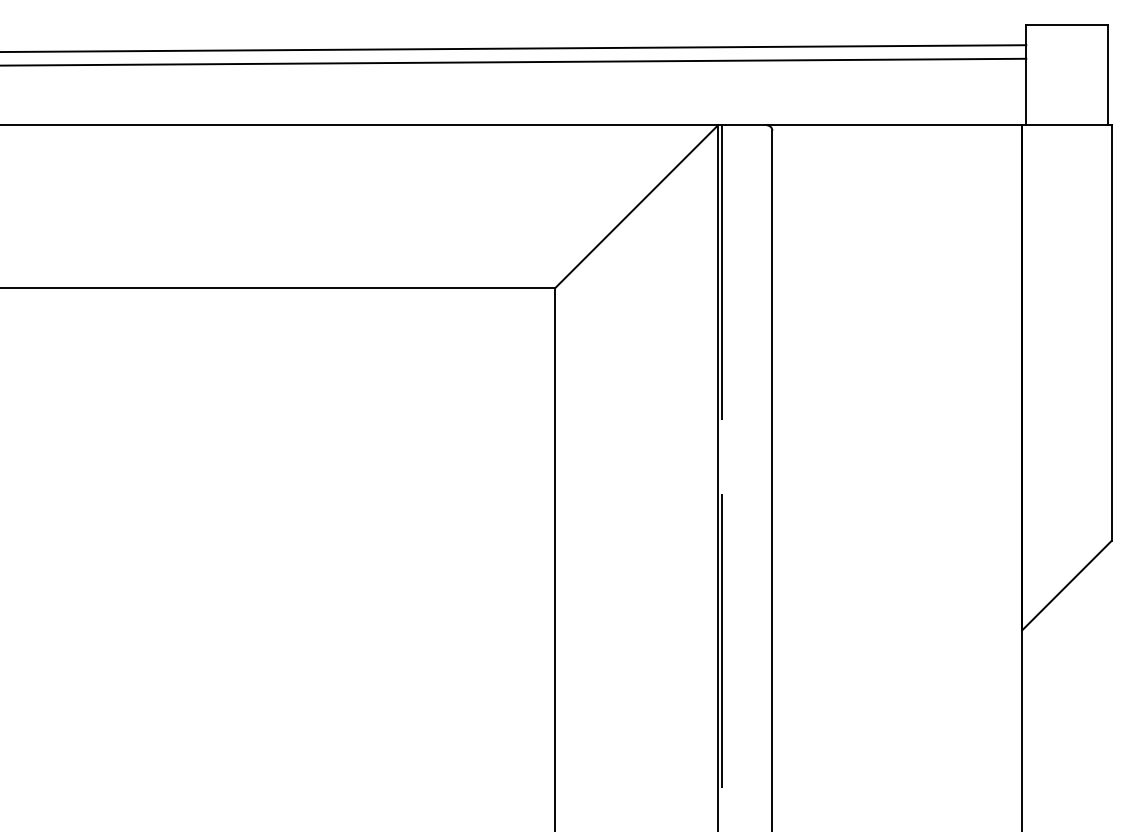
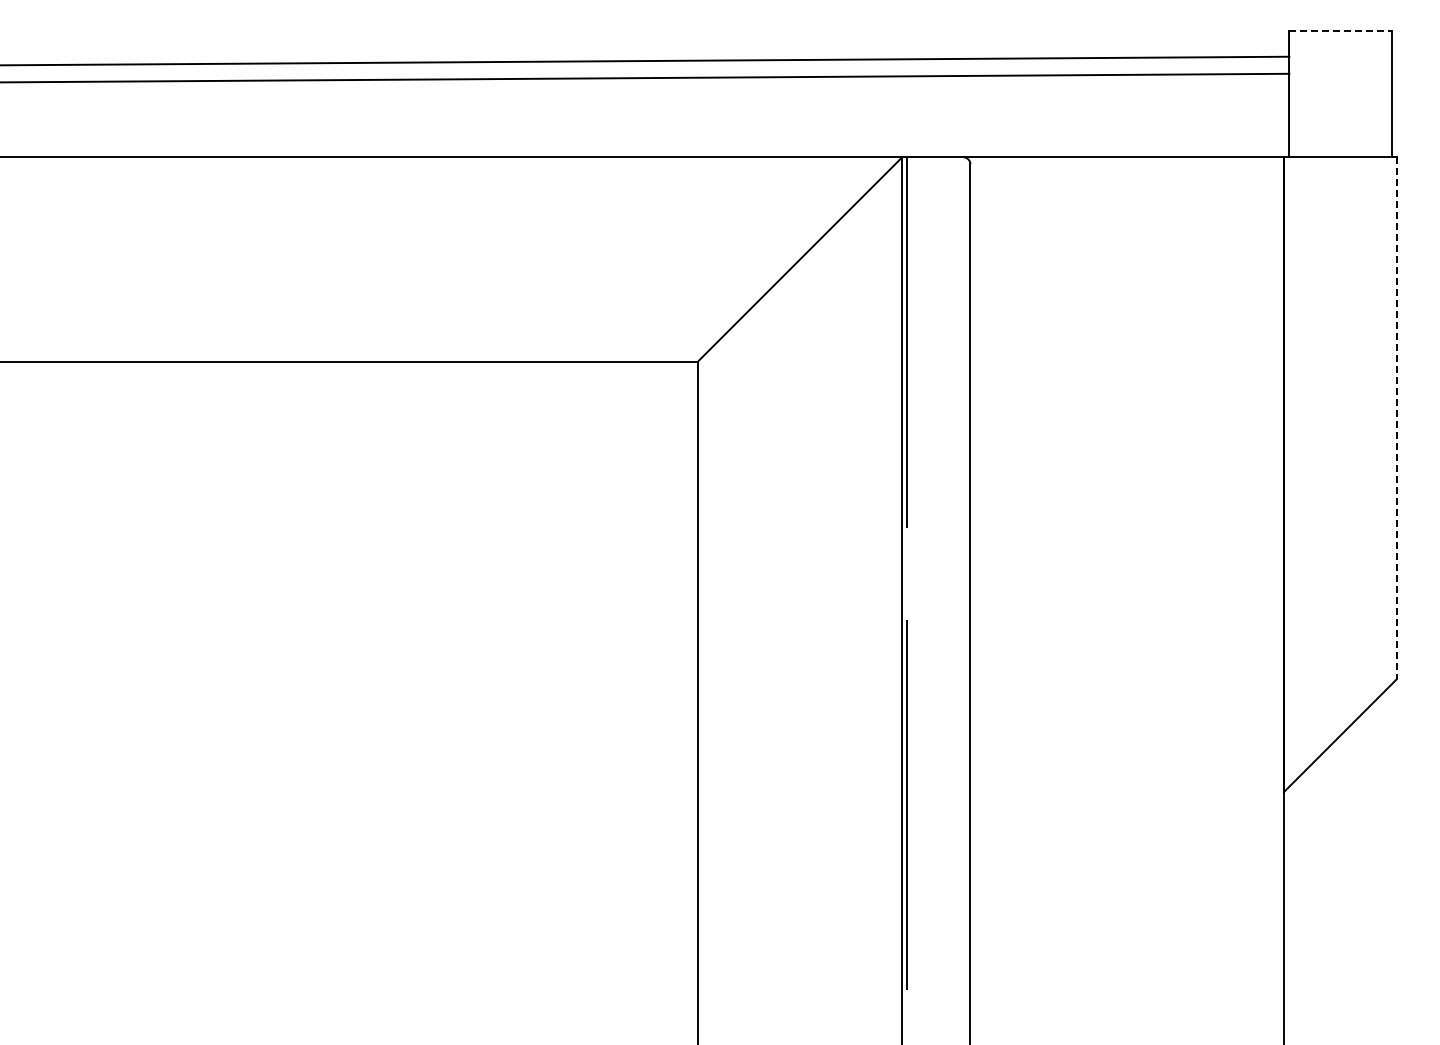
line: (1067, 25) -> (1341, 31), solid -> dashed
line: (1111, 333) -> (1396, 418), solid -> dashed

